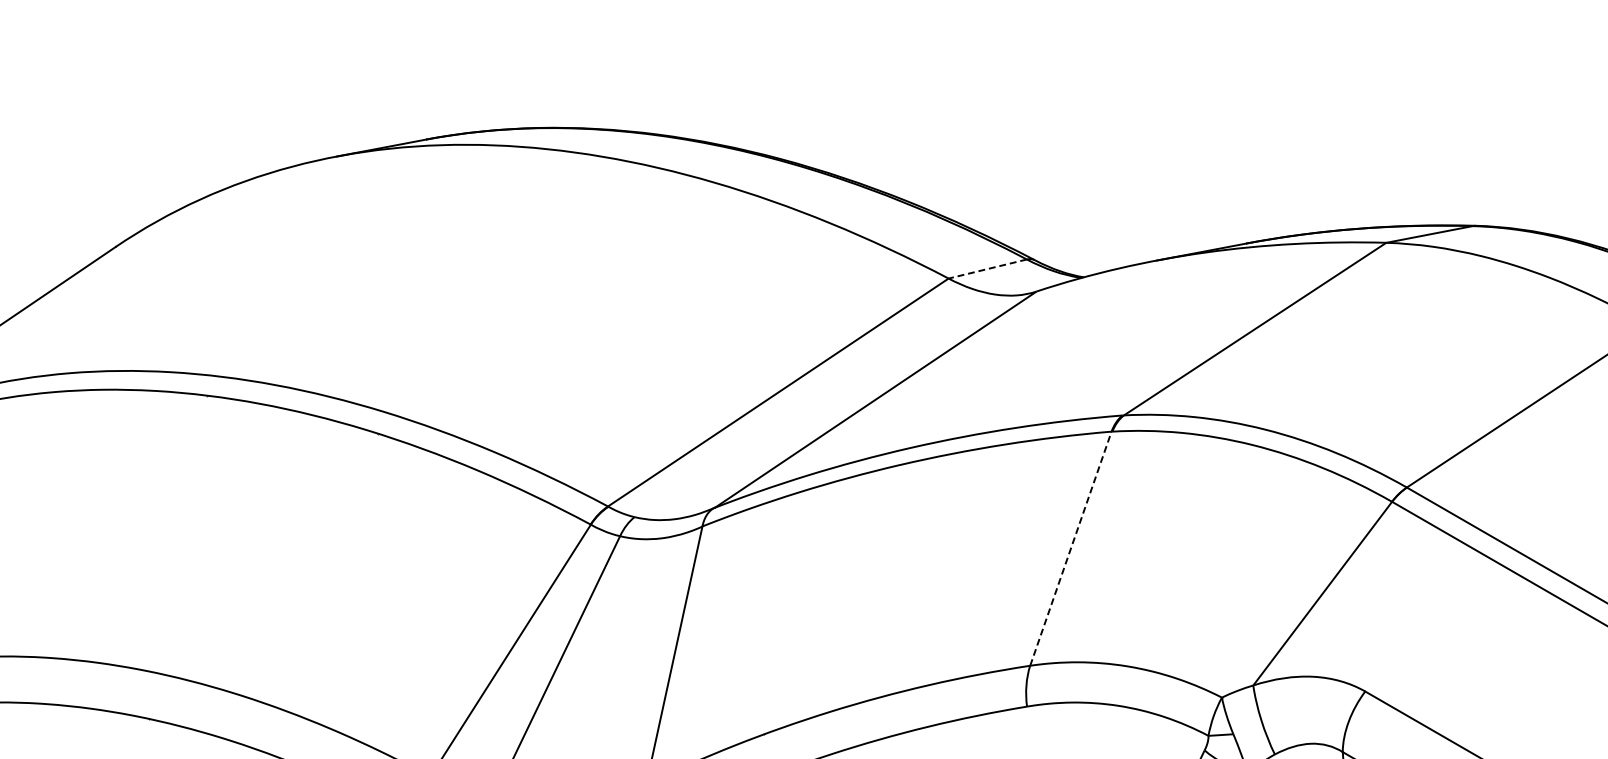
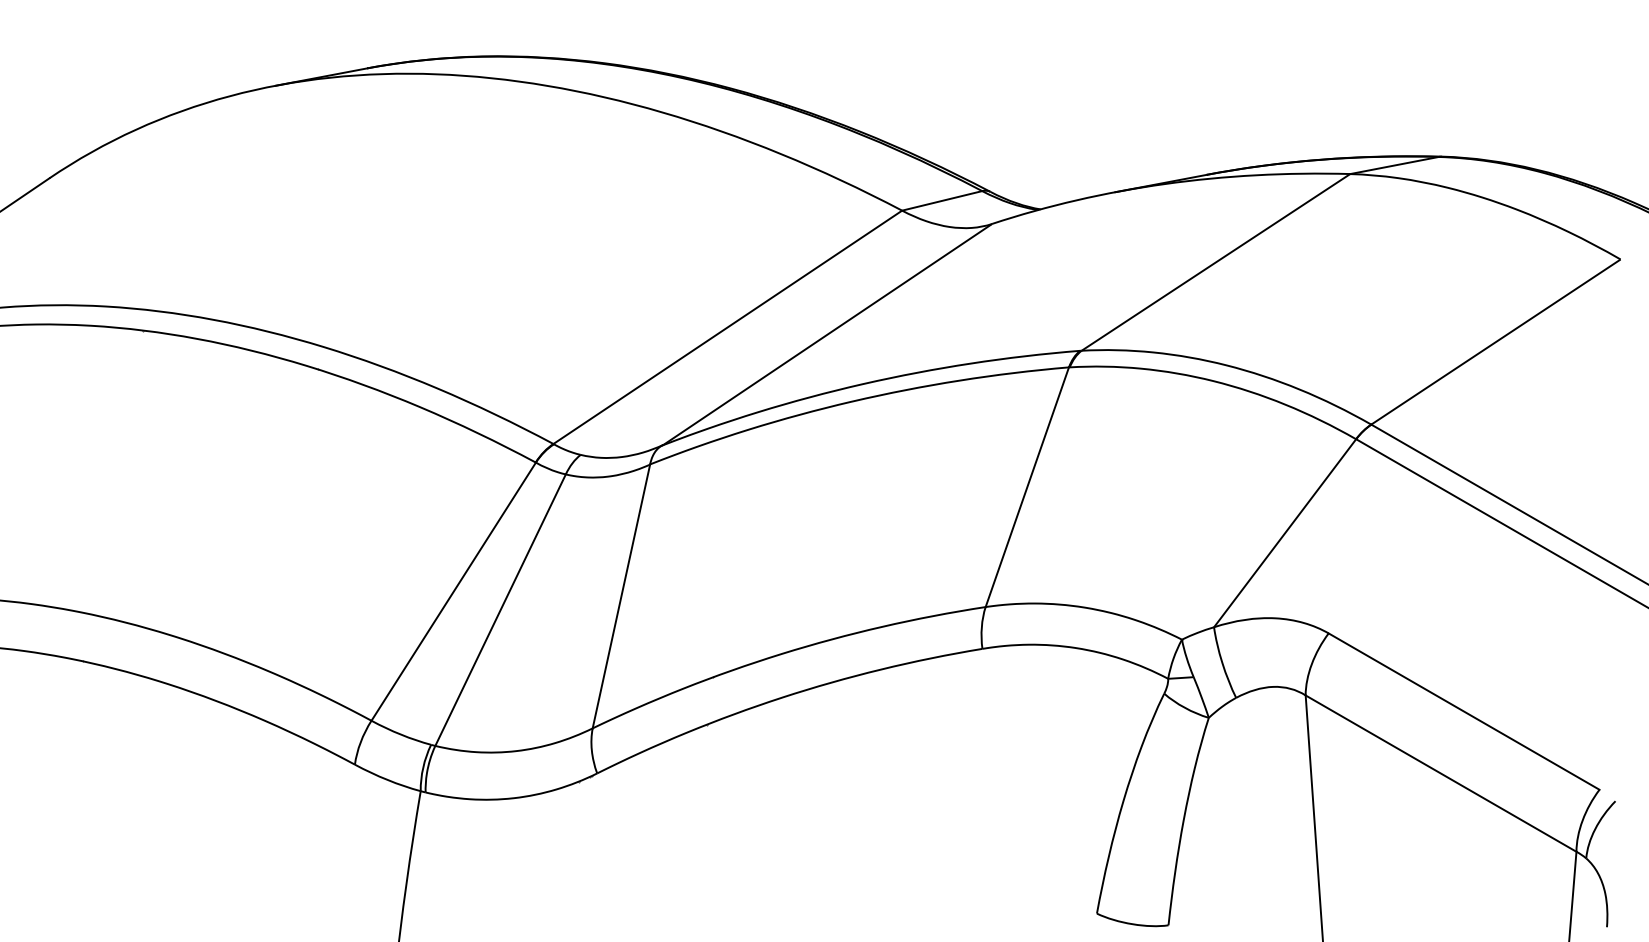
line: (987, 269) -> (941, 201), dashed -> solid
line: (1071, 548) -> (1027, 487), dashed -> solid

